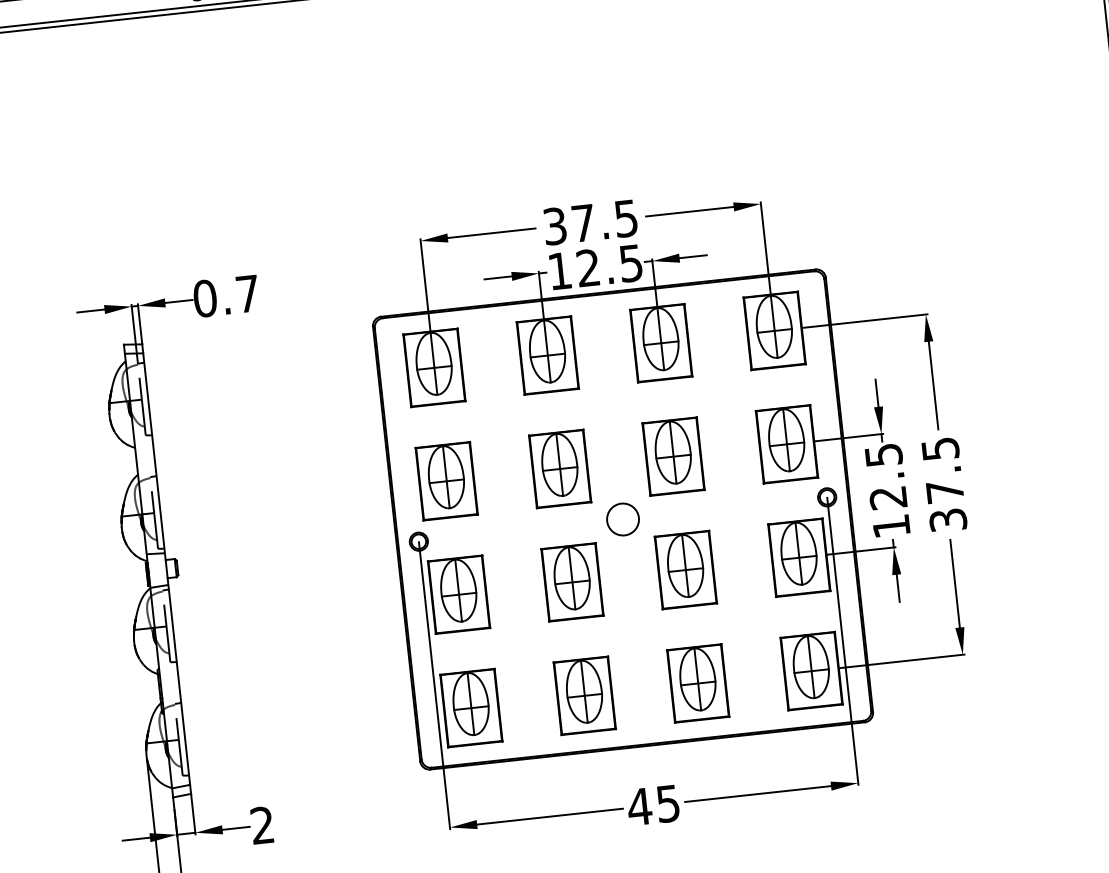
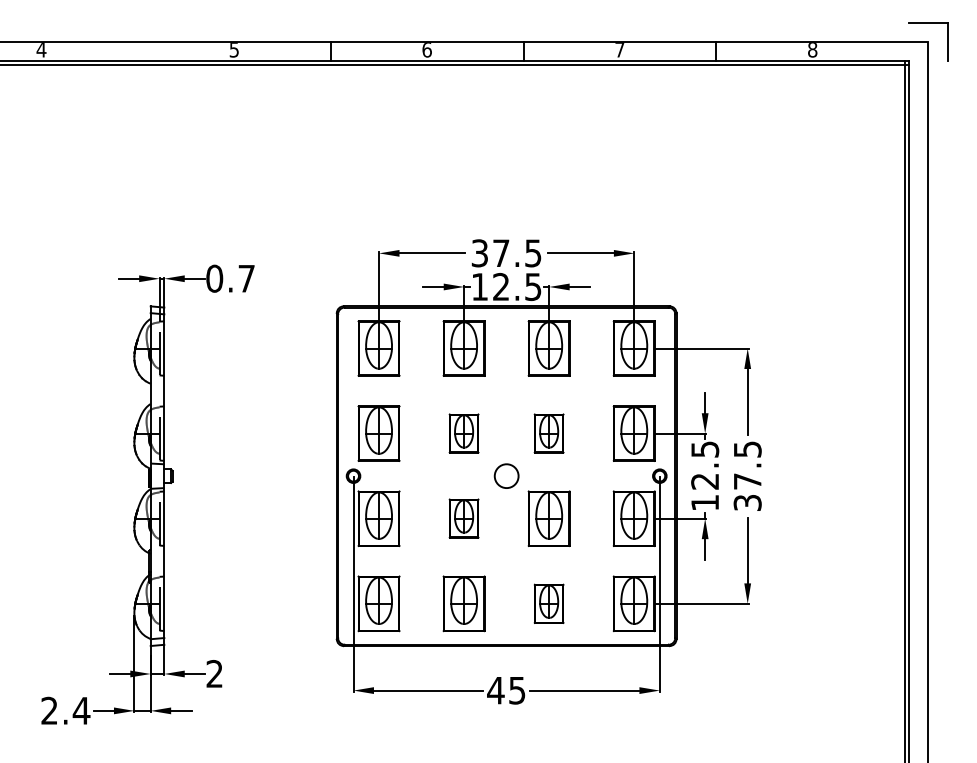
part: (672, 456) -> (548, 433), size x0.7
part: (559, 468) -> (463, 433), size x0.7
part: (571, 582) -> (463, 518), size x0.7
part: (697, 683) -> (548, 603), size x0.7

